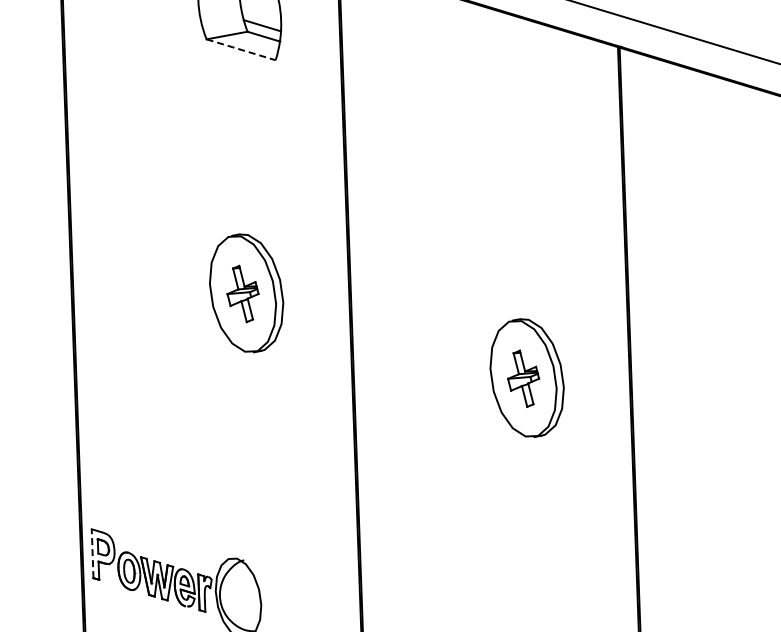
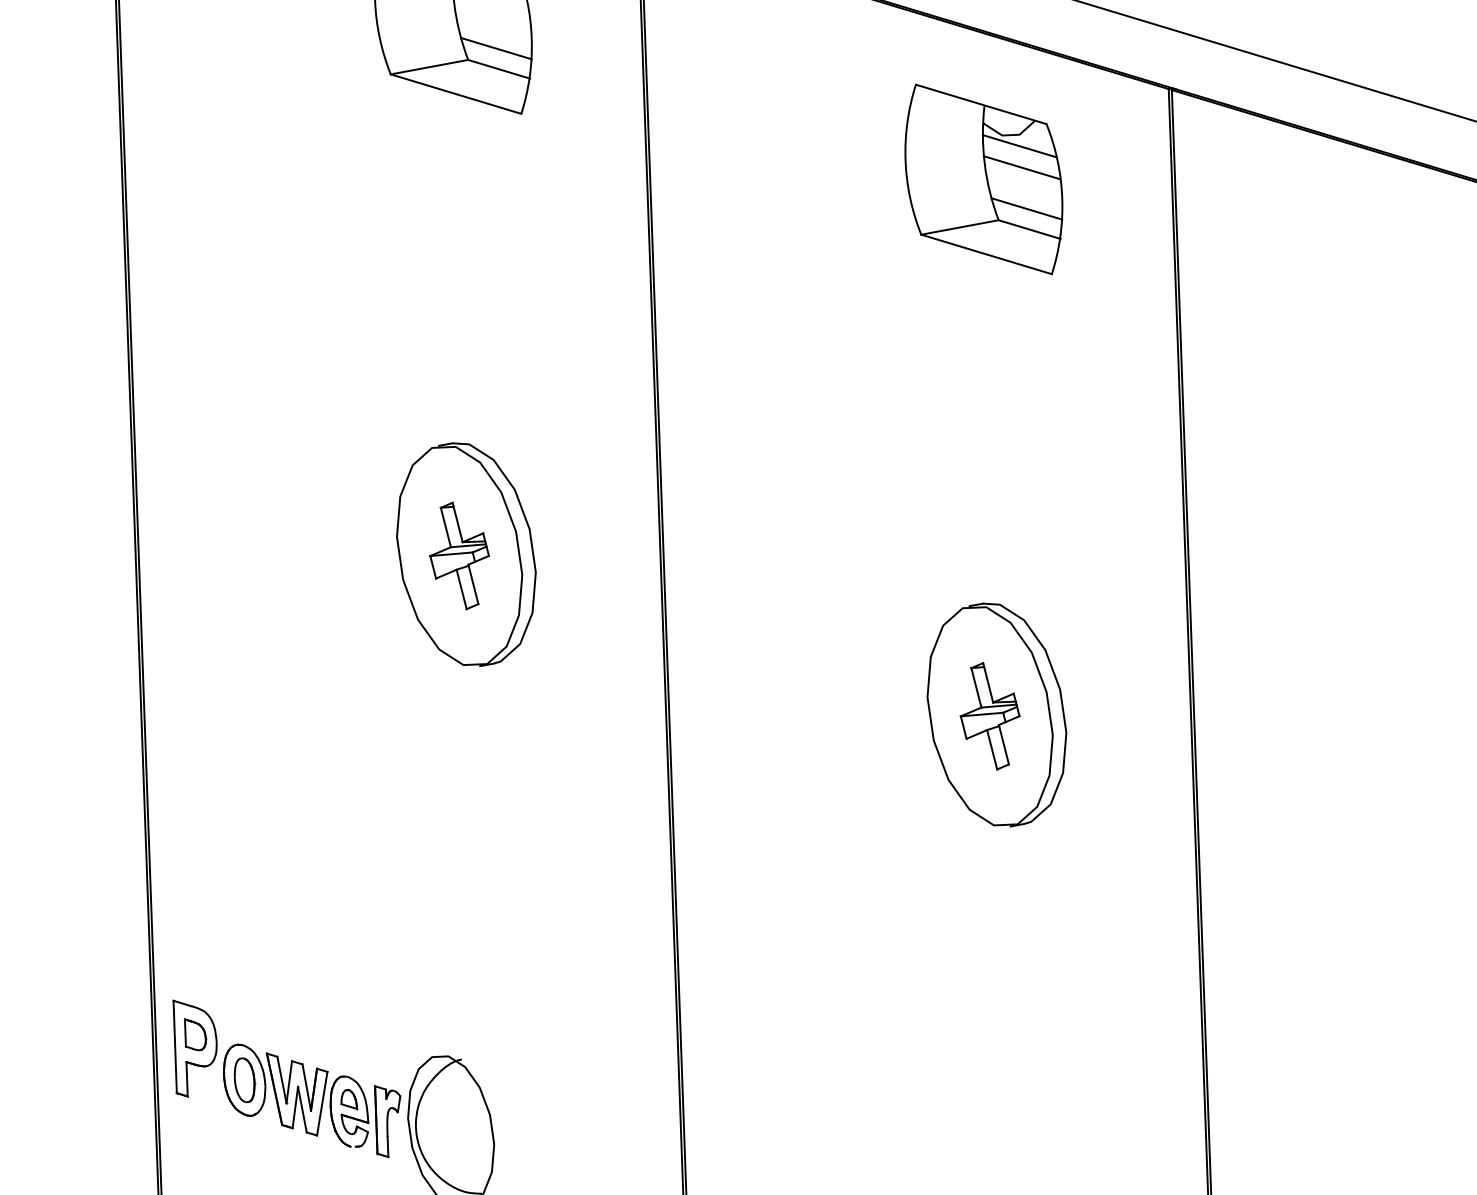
line: (241, 49) -> (456, 93), dashed -> solid
part: (519, 94) -> (982, 178), added
line: (92, 553) -> (174, 1046), dashed -> solid

